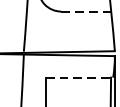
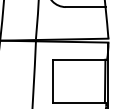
line: (86, 12) -> (85, 7), dashed -> solid
line: (79, 77) -> (80, 59), dashed -> solid

